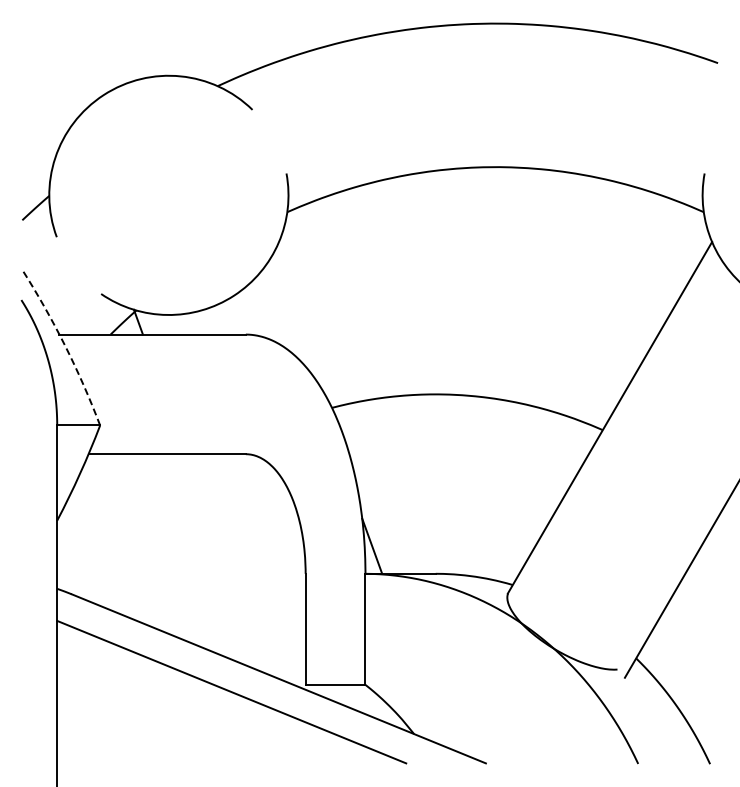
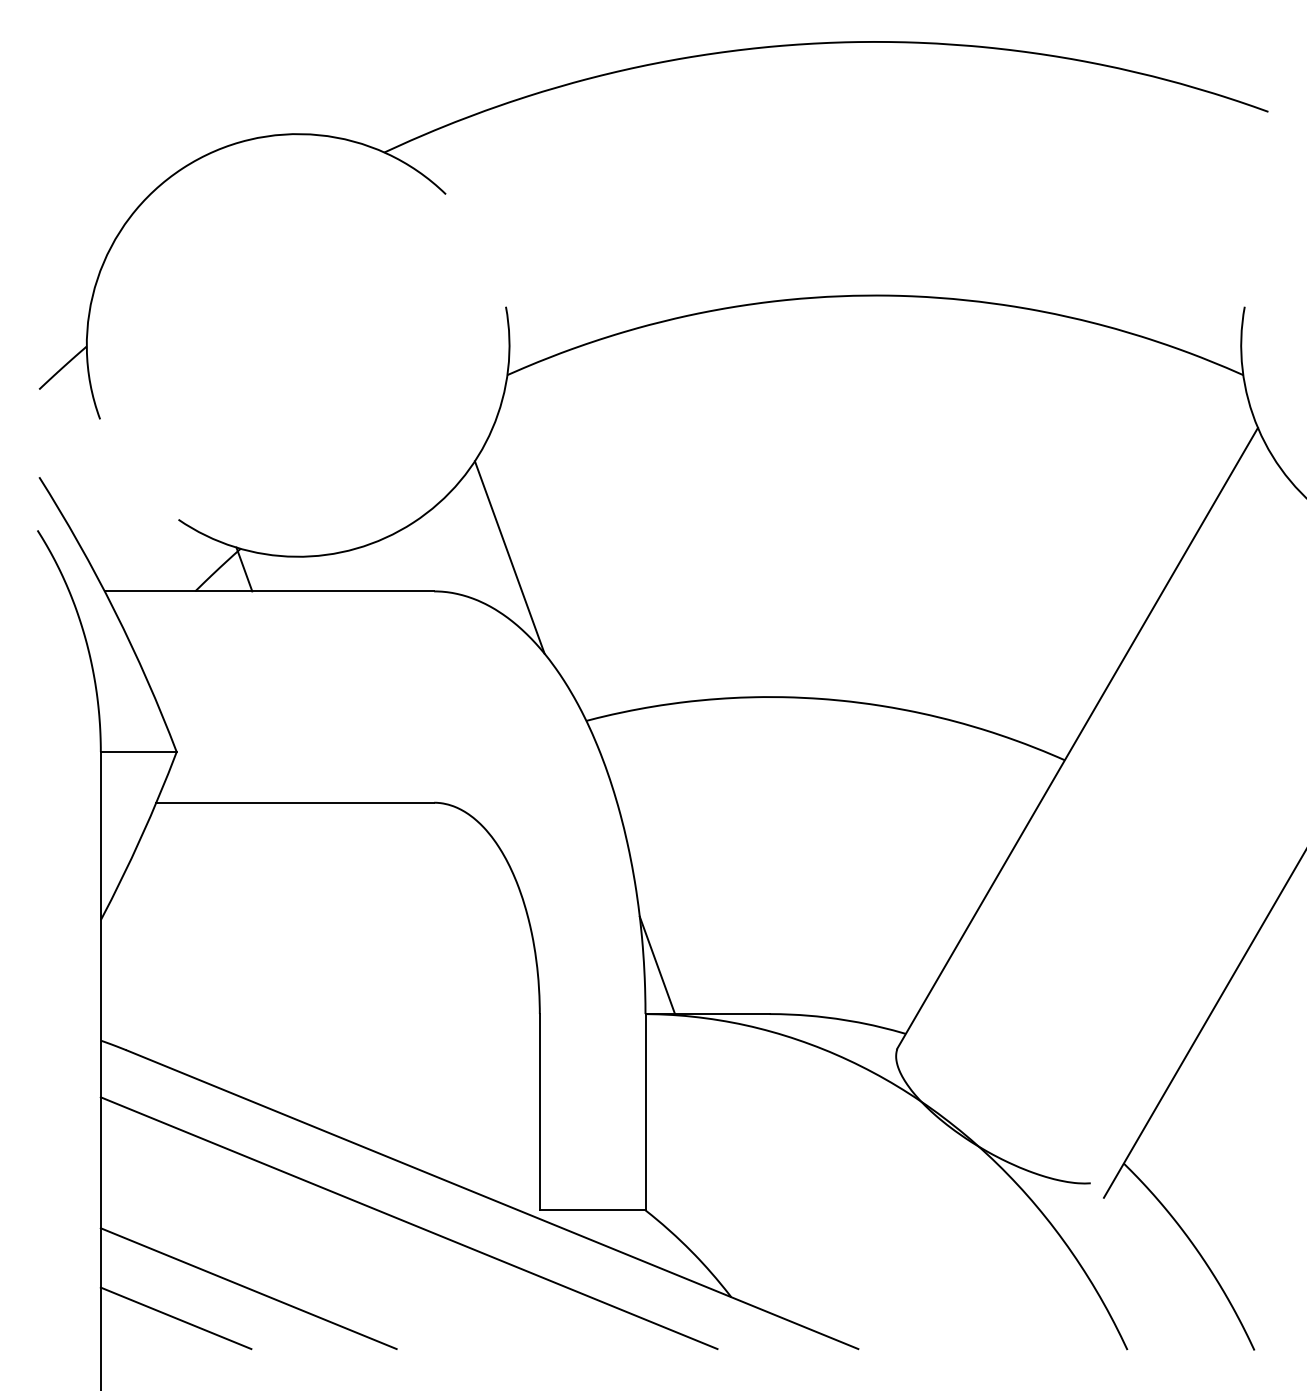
line: (288, 314) -> (509, 555), added
arc: (65, 345) -> (115, 610), dashed -> solid
line: (140, 729) -> (247, 1289), added
line: (99, 745) -> (175, 1317), added

